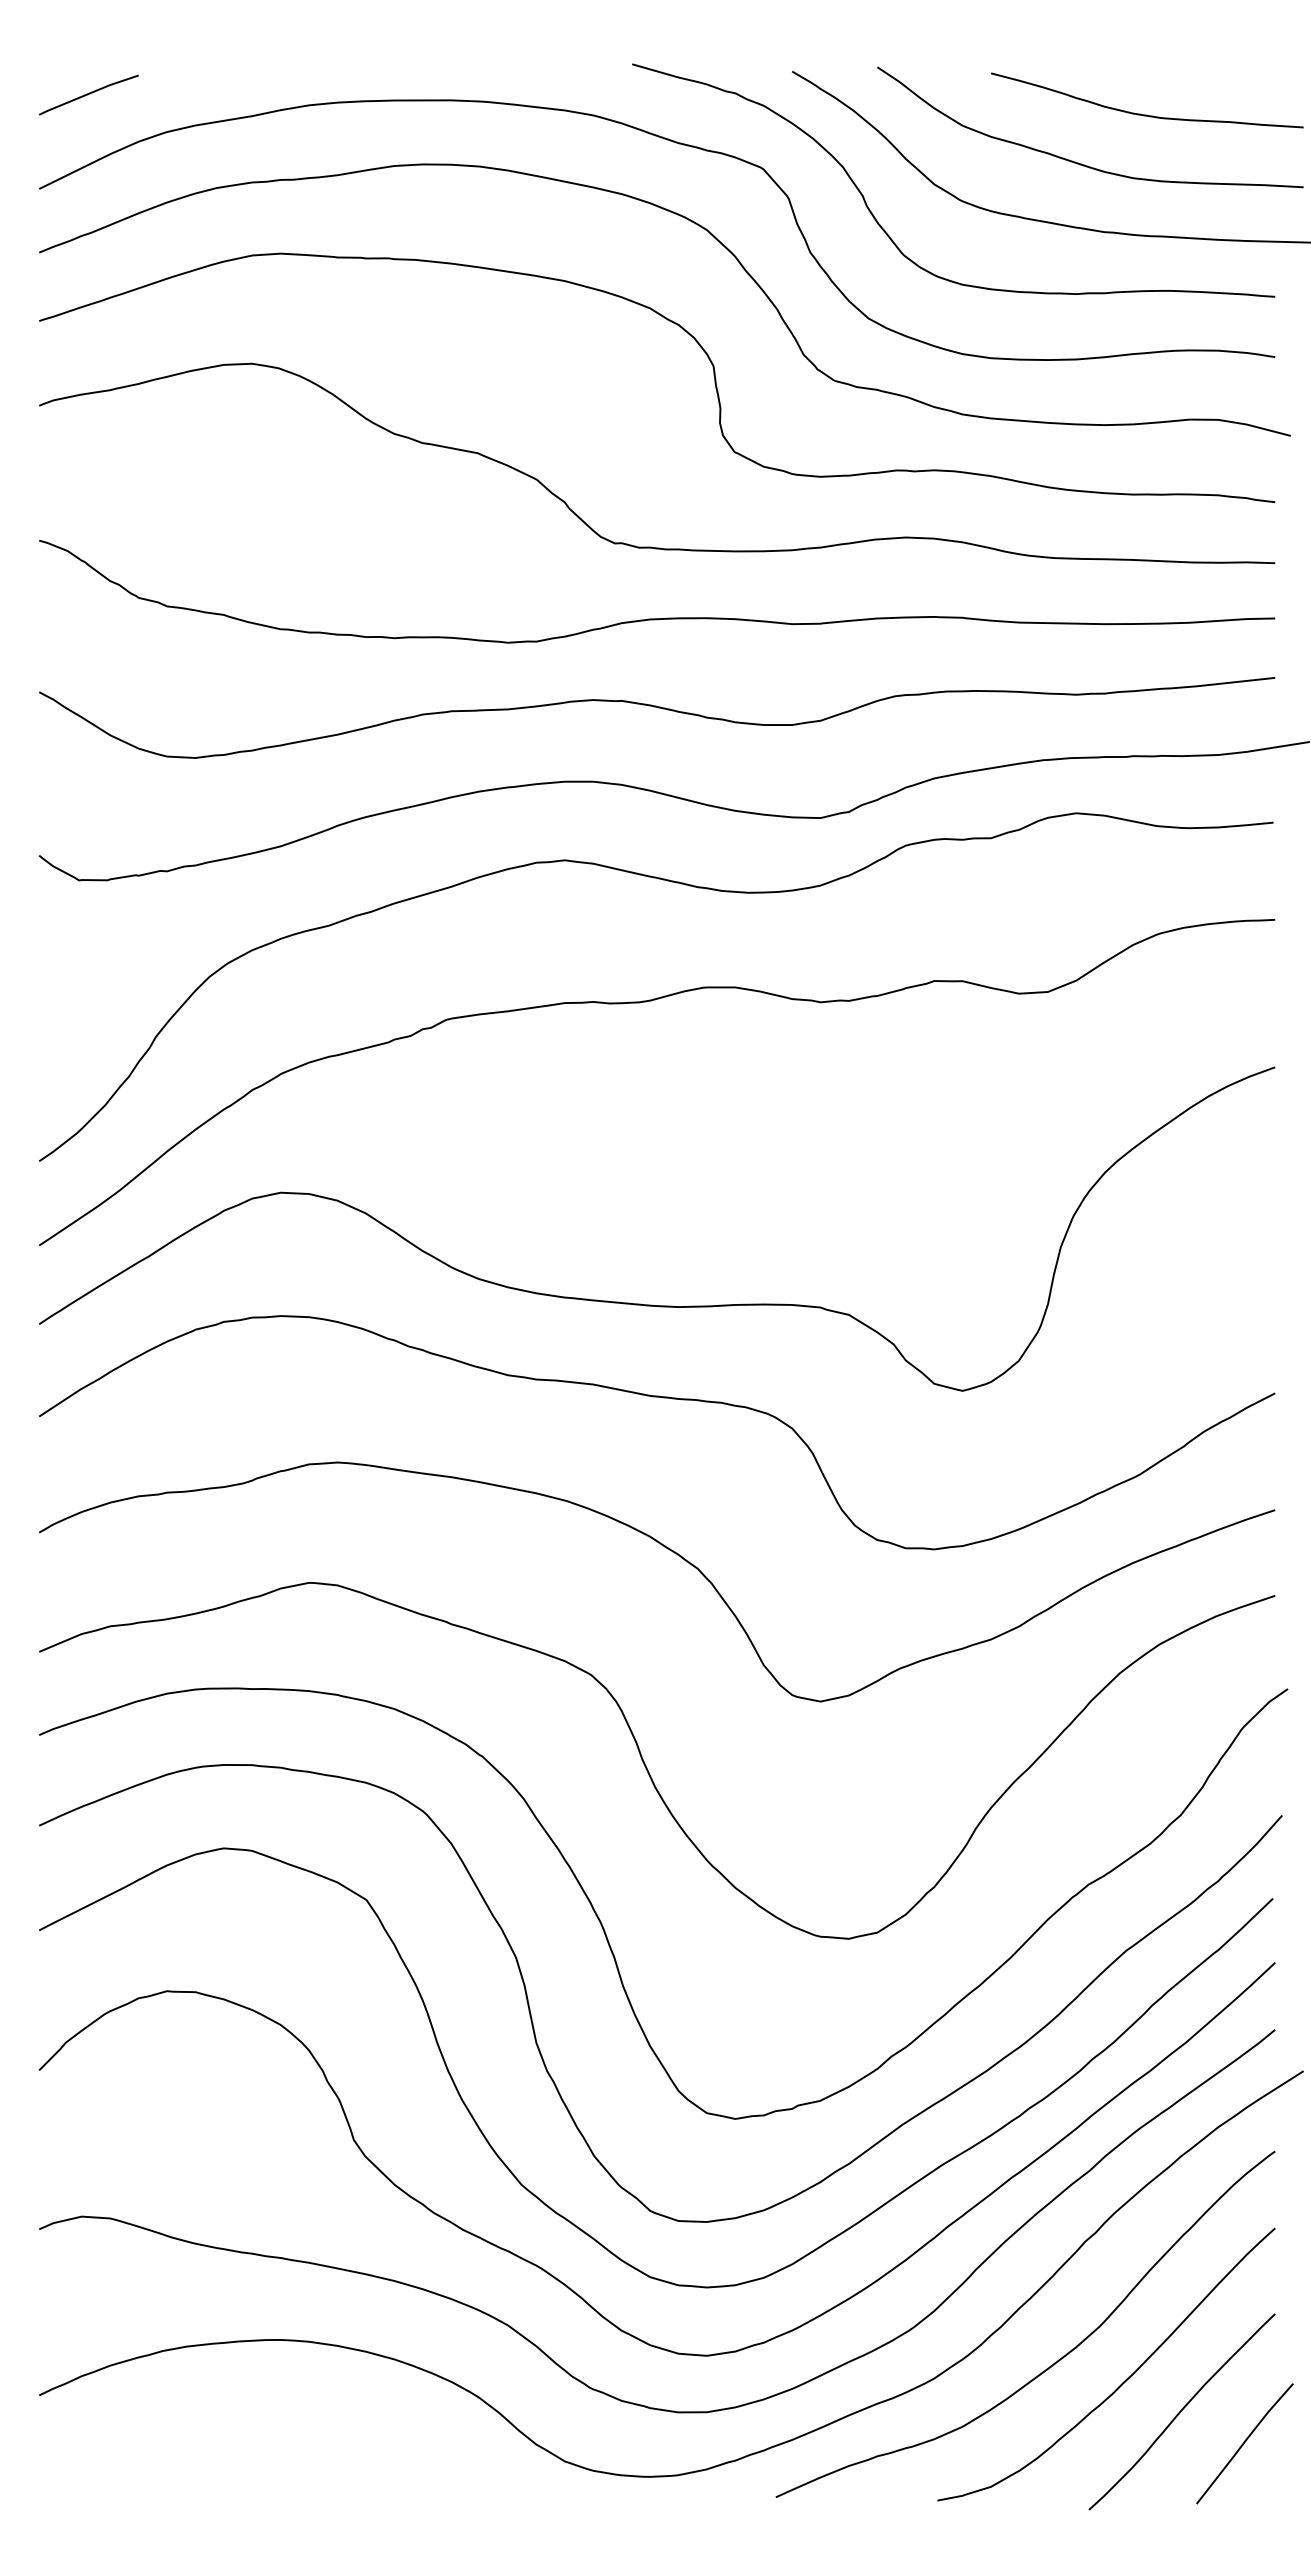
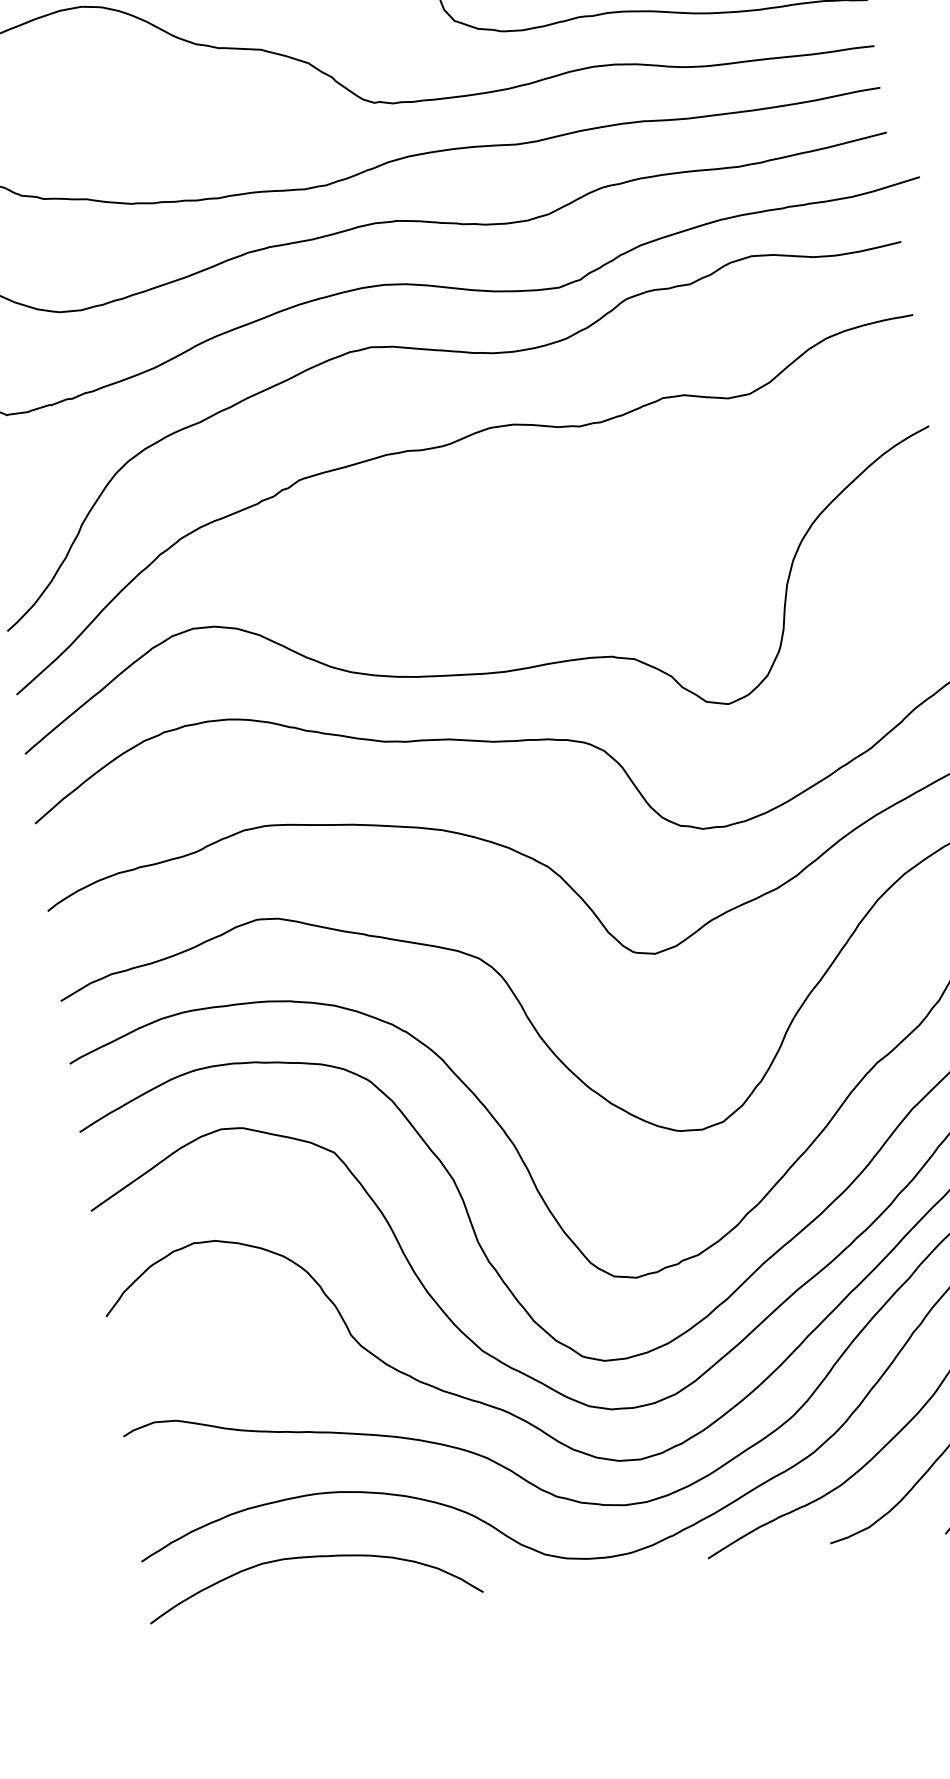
curve: (258, 2421) -> (309, 1557), added

